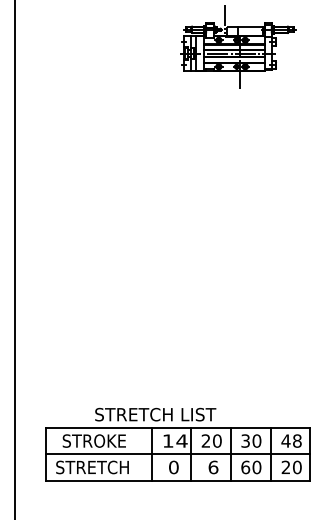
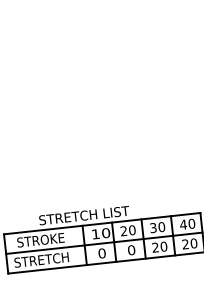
text: (181, 440) -> (105, 232), 14 -> 10
text: (297, 440) -> (191, 223), 48 -> 40
text: (213, 466) -> (131, 249), 6 -> 0
text: (245, 467) -> (155, 247), 60 -> 20

